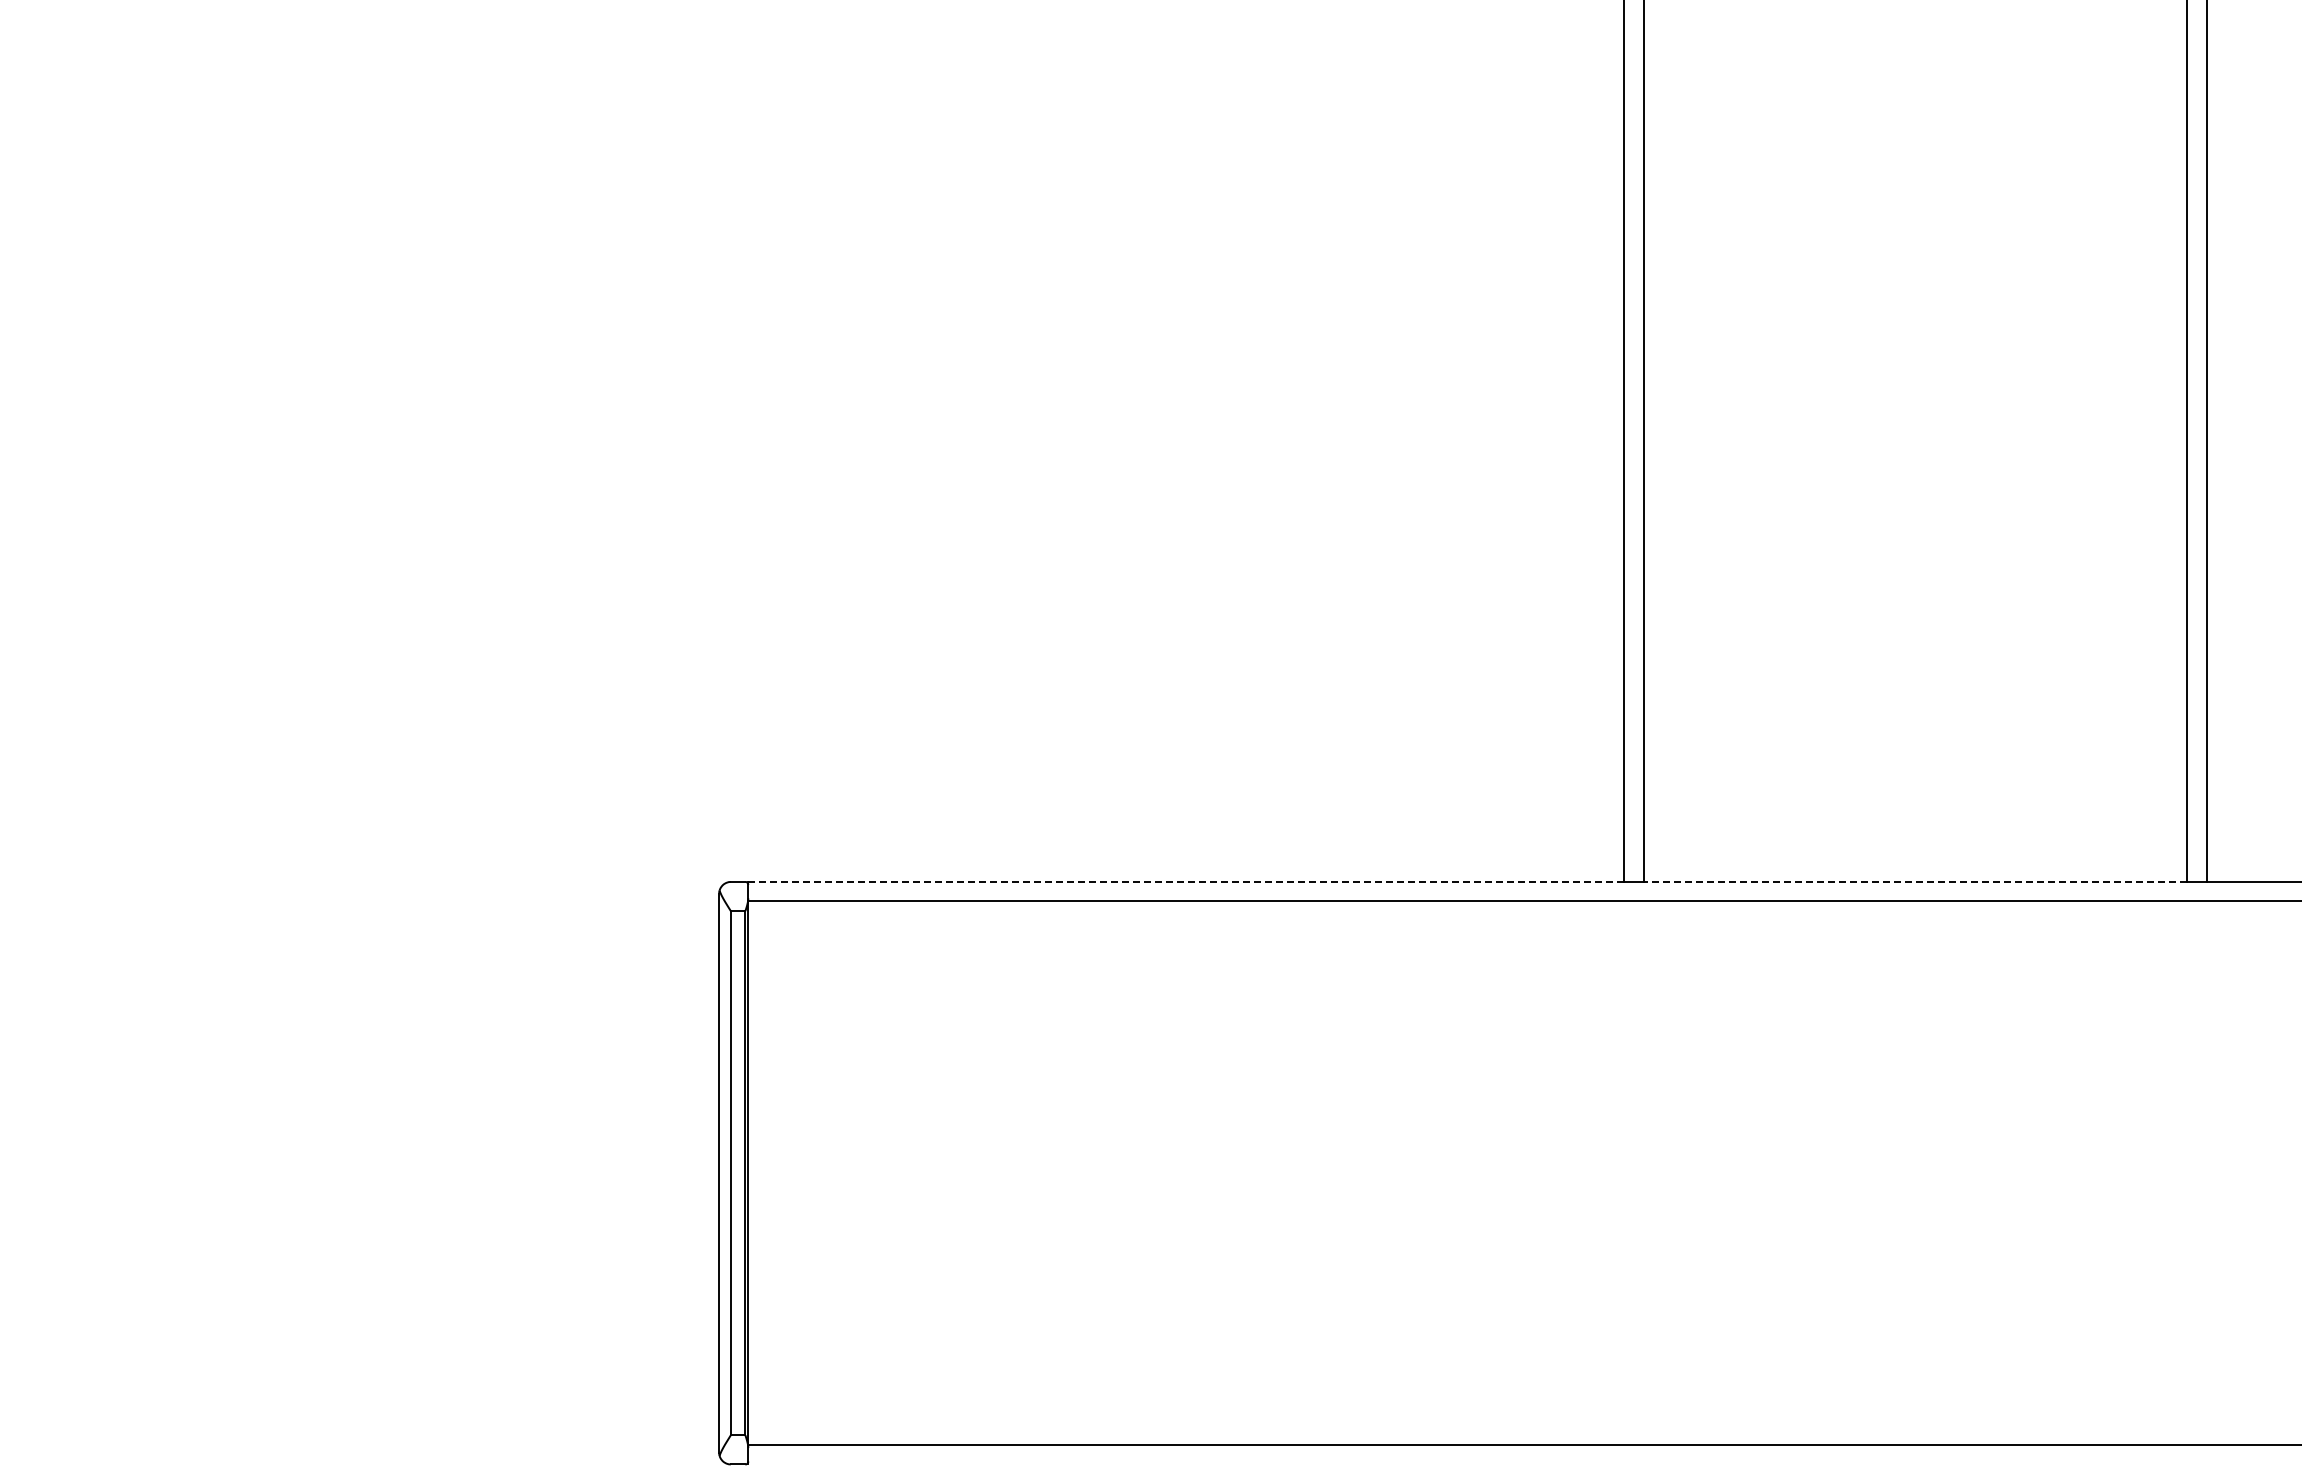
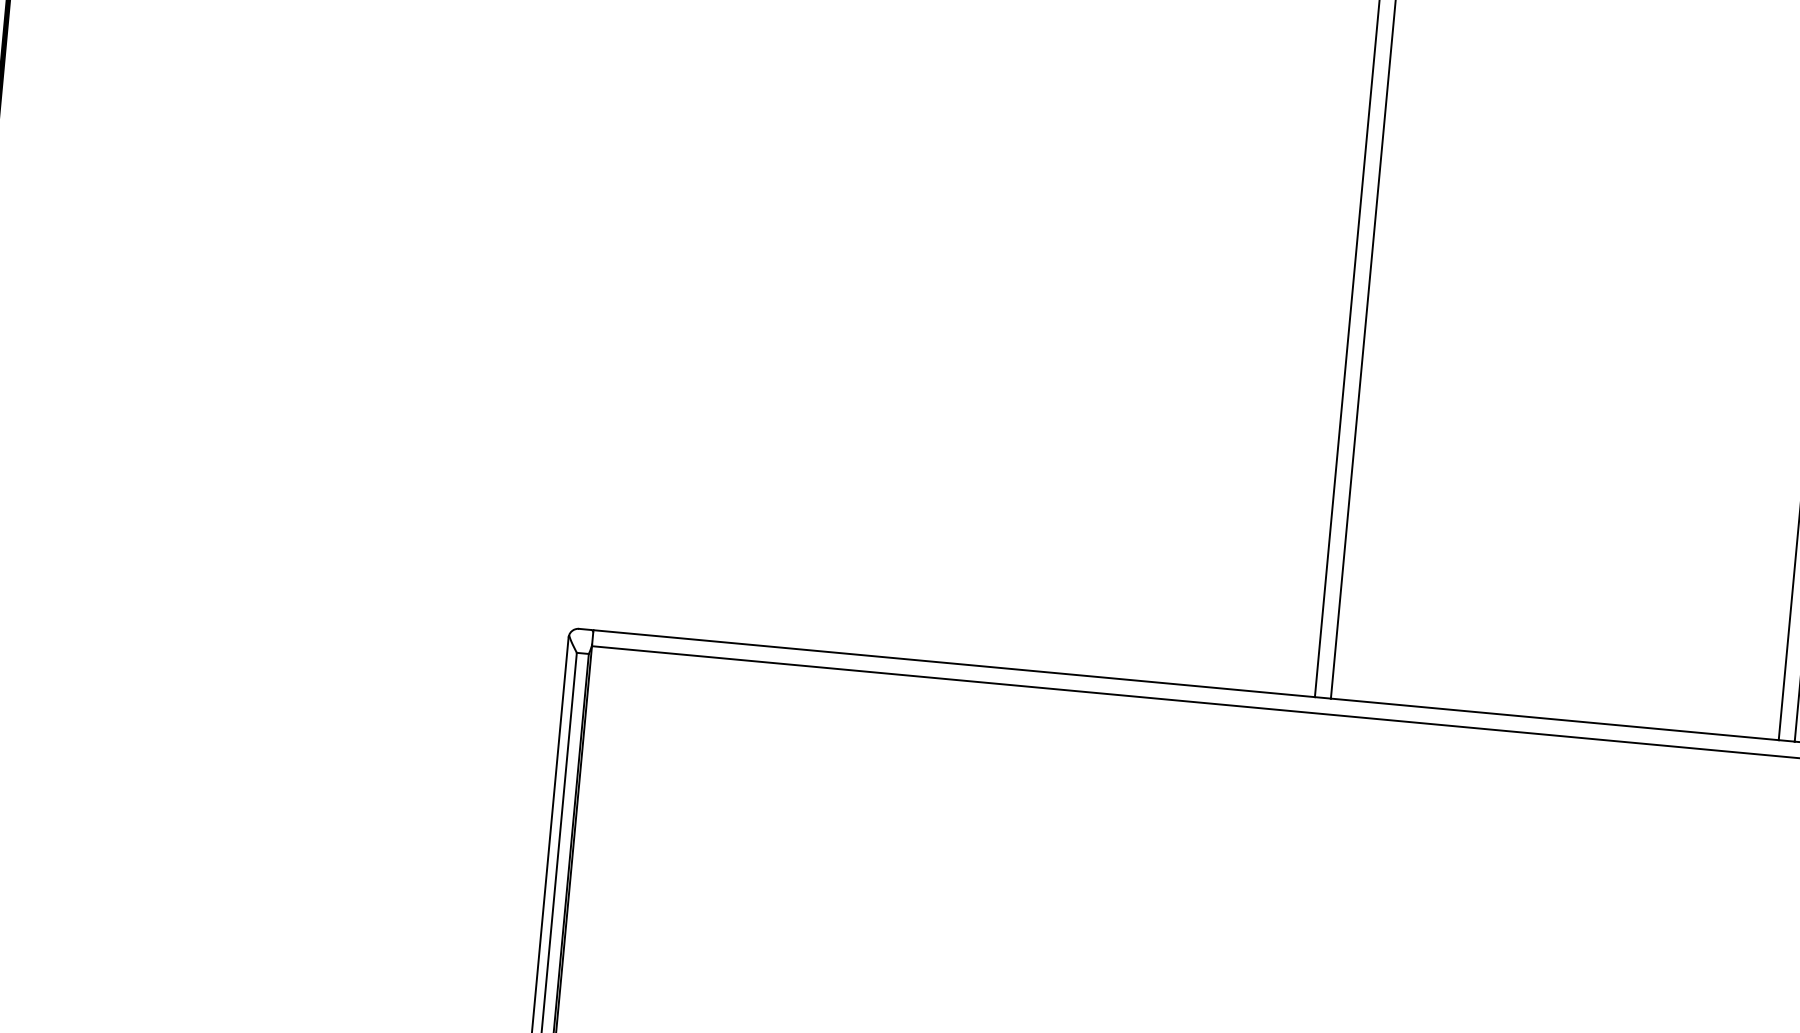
line: (1186, 881) -> (954, 663), dashed -> solid
line: (1915, 881) -> (1554, 719), dashed -> solid

